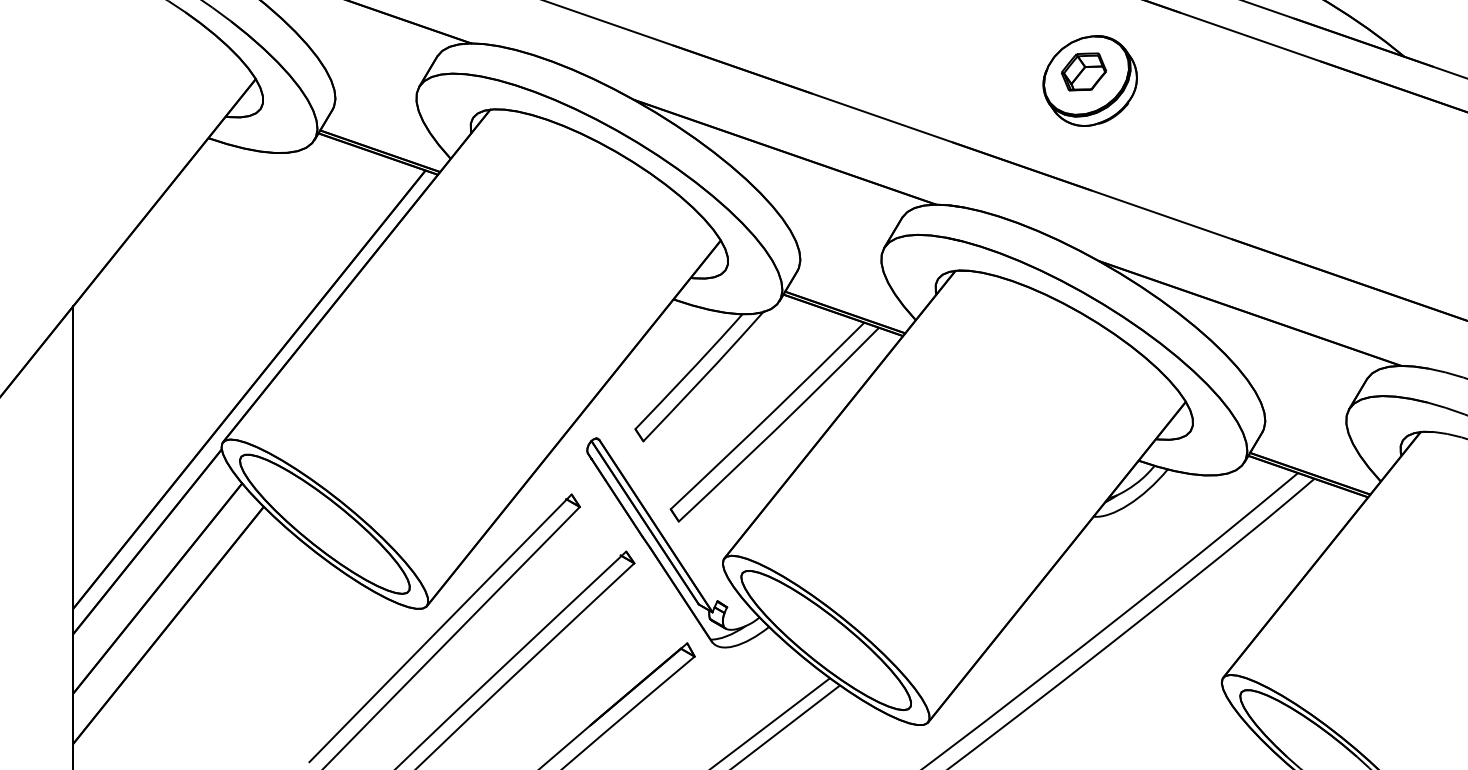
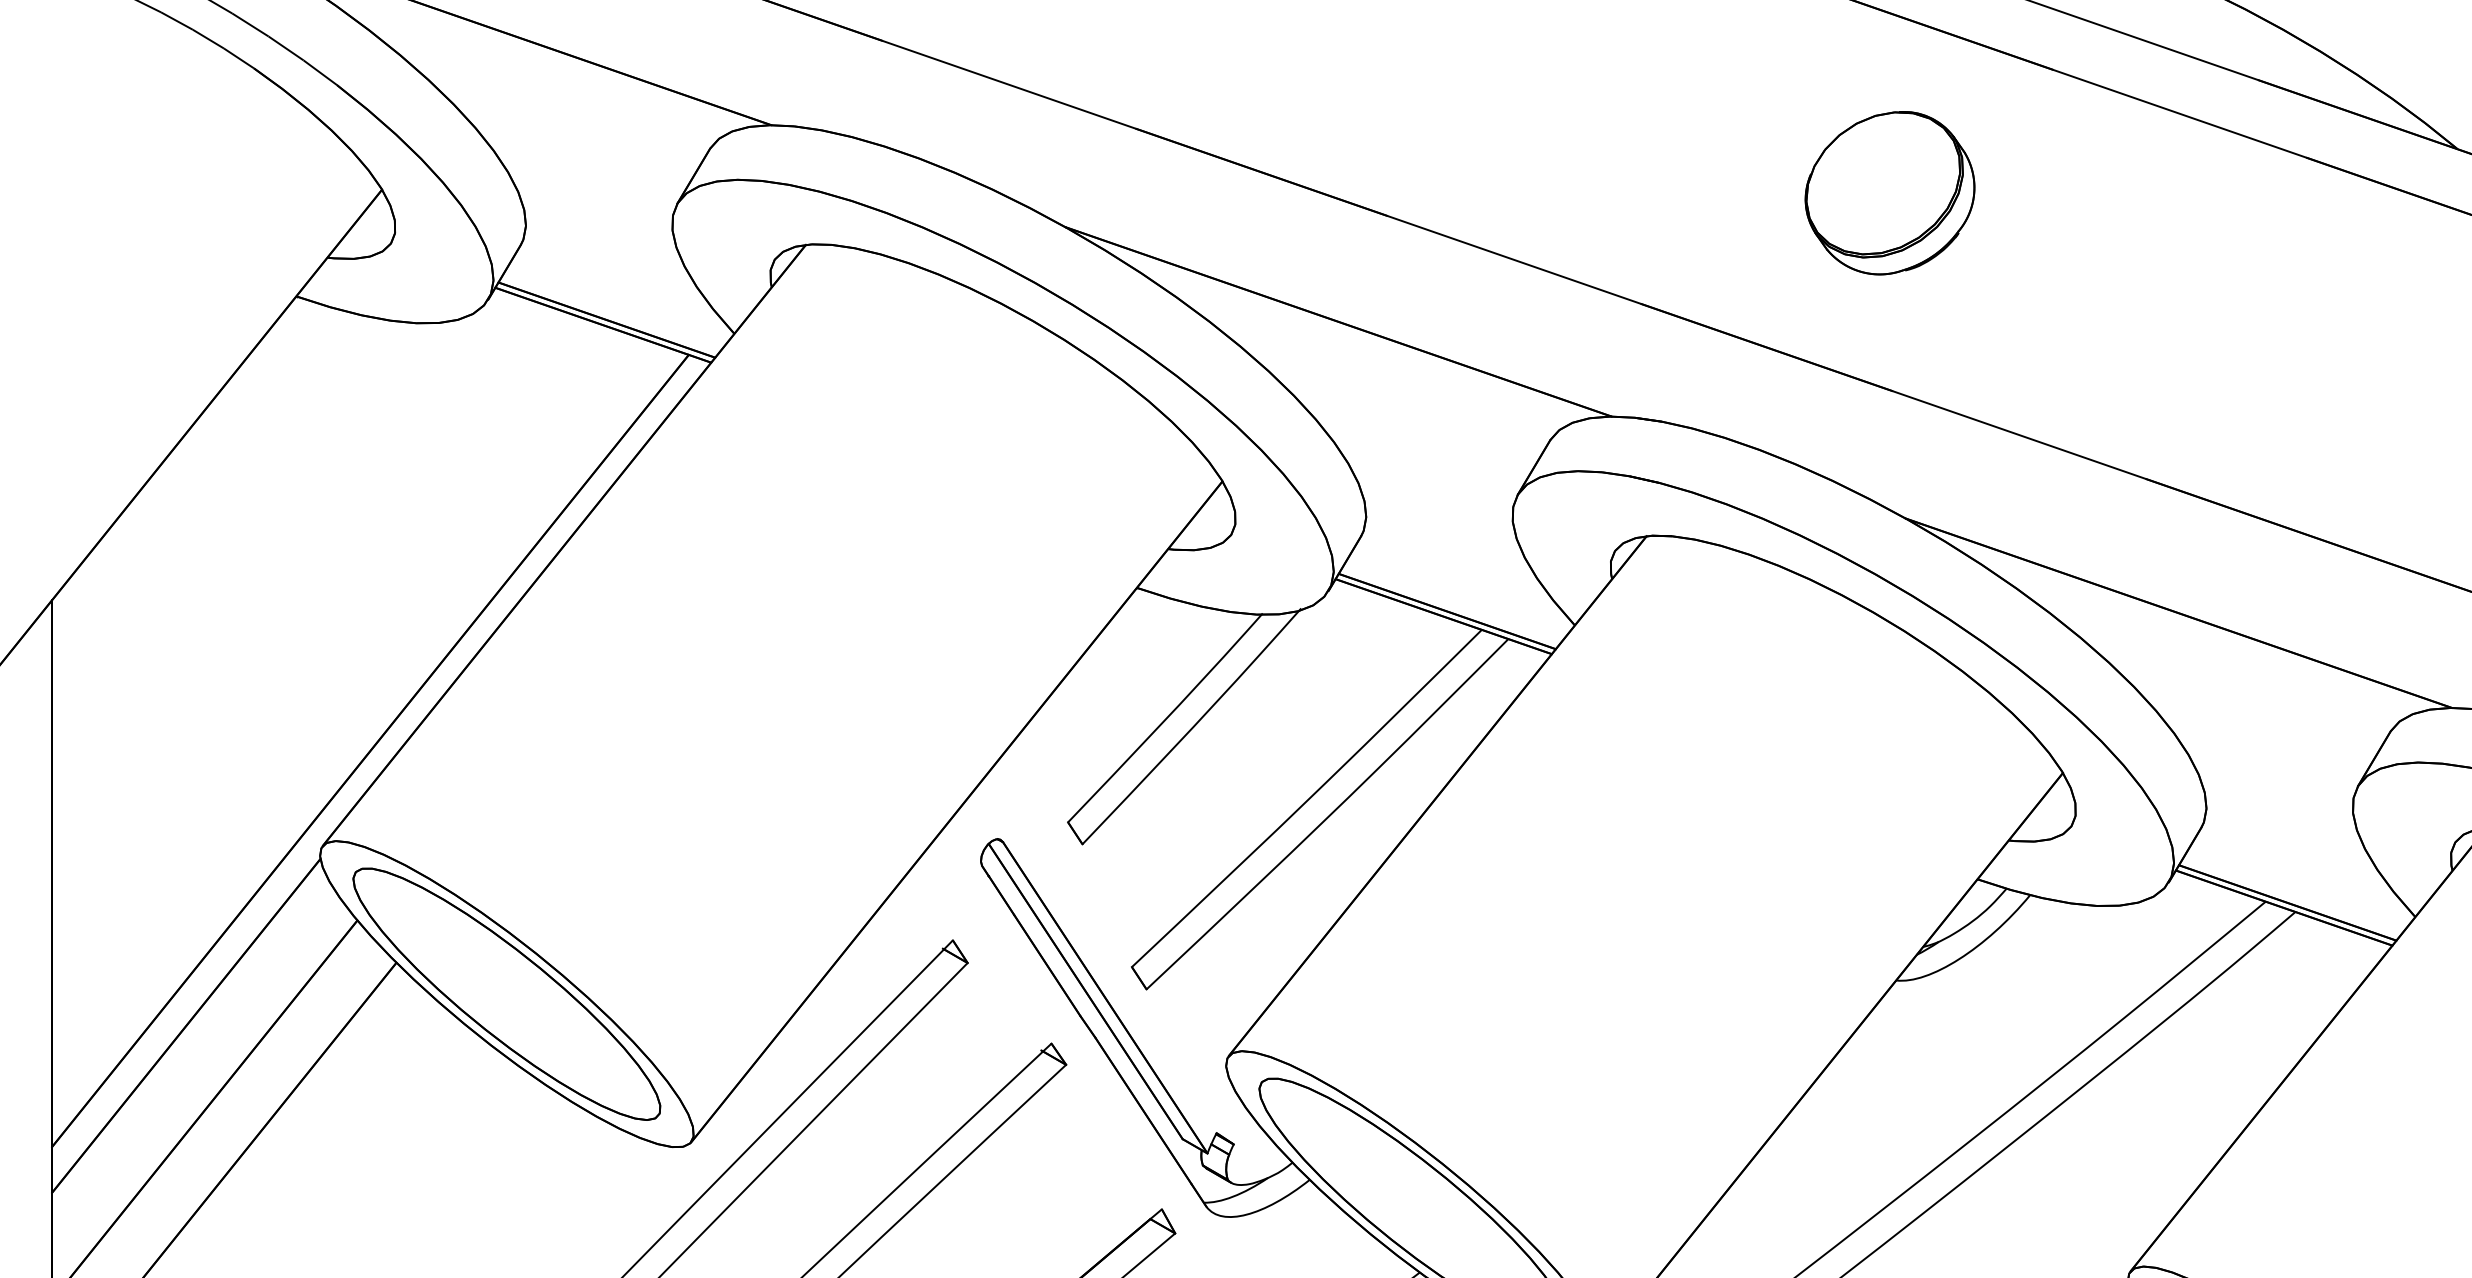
part: (1084, 71) -> (1879, 175), removed

